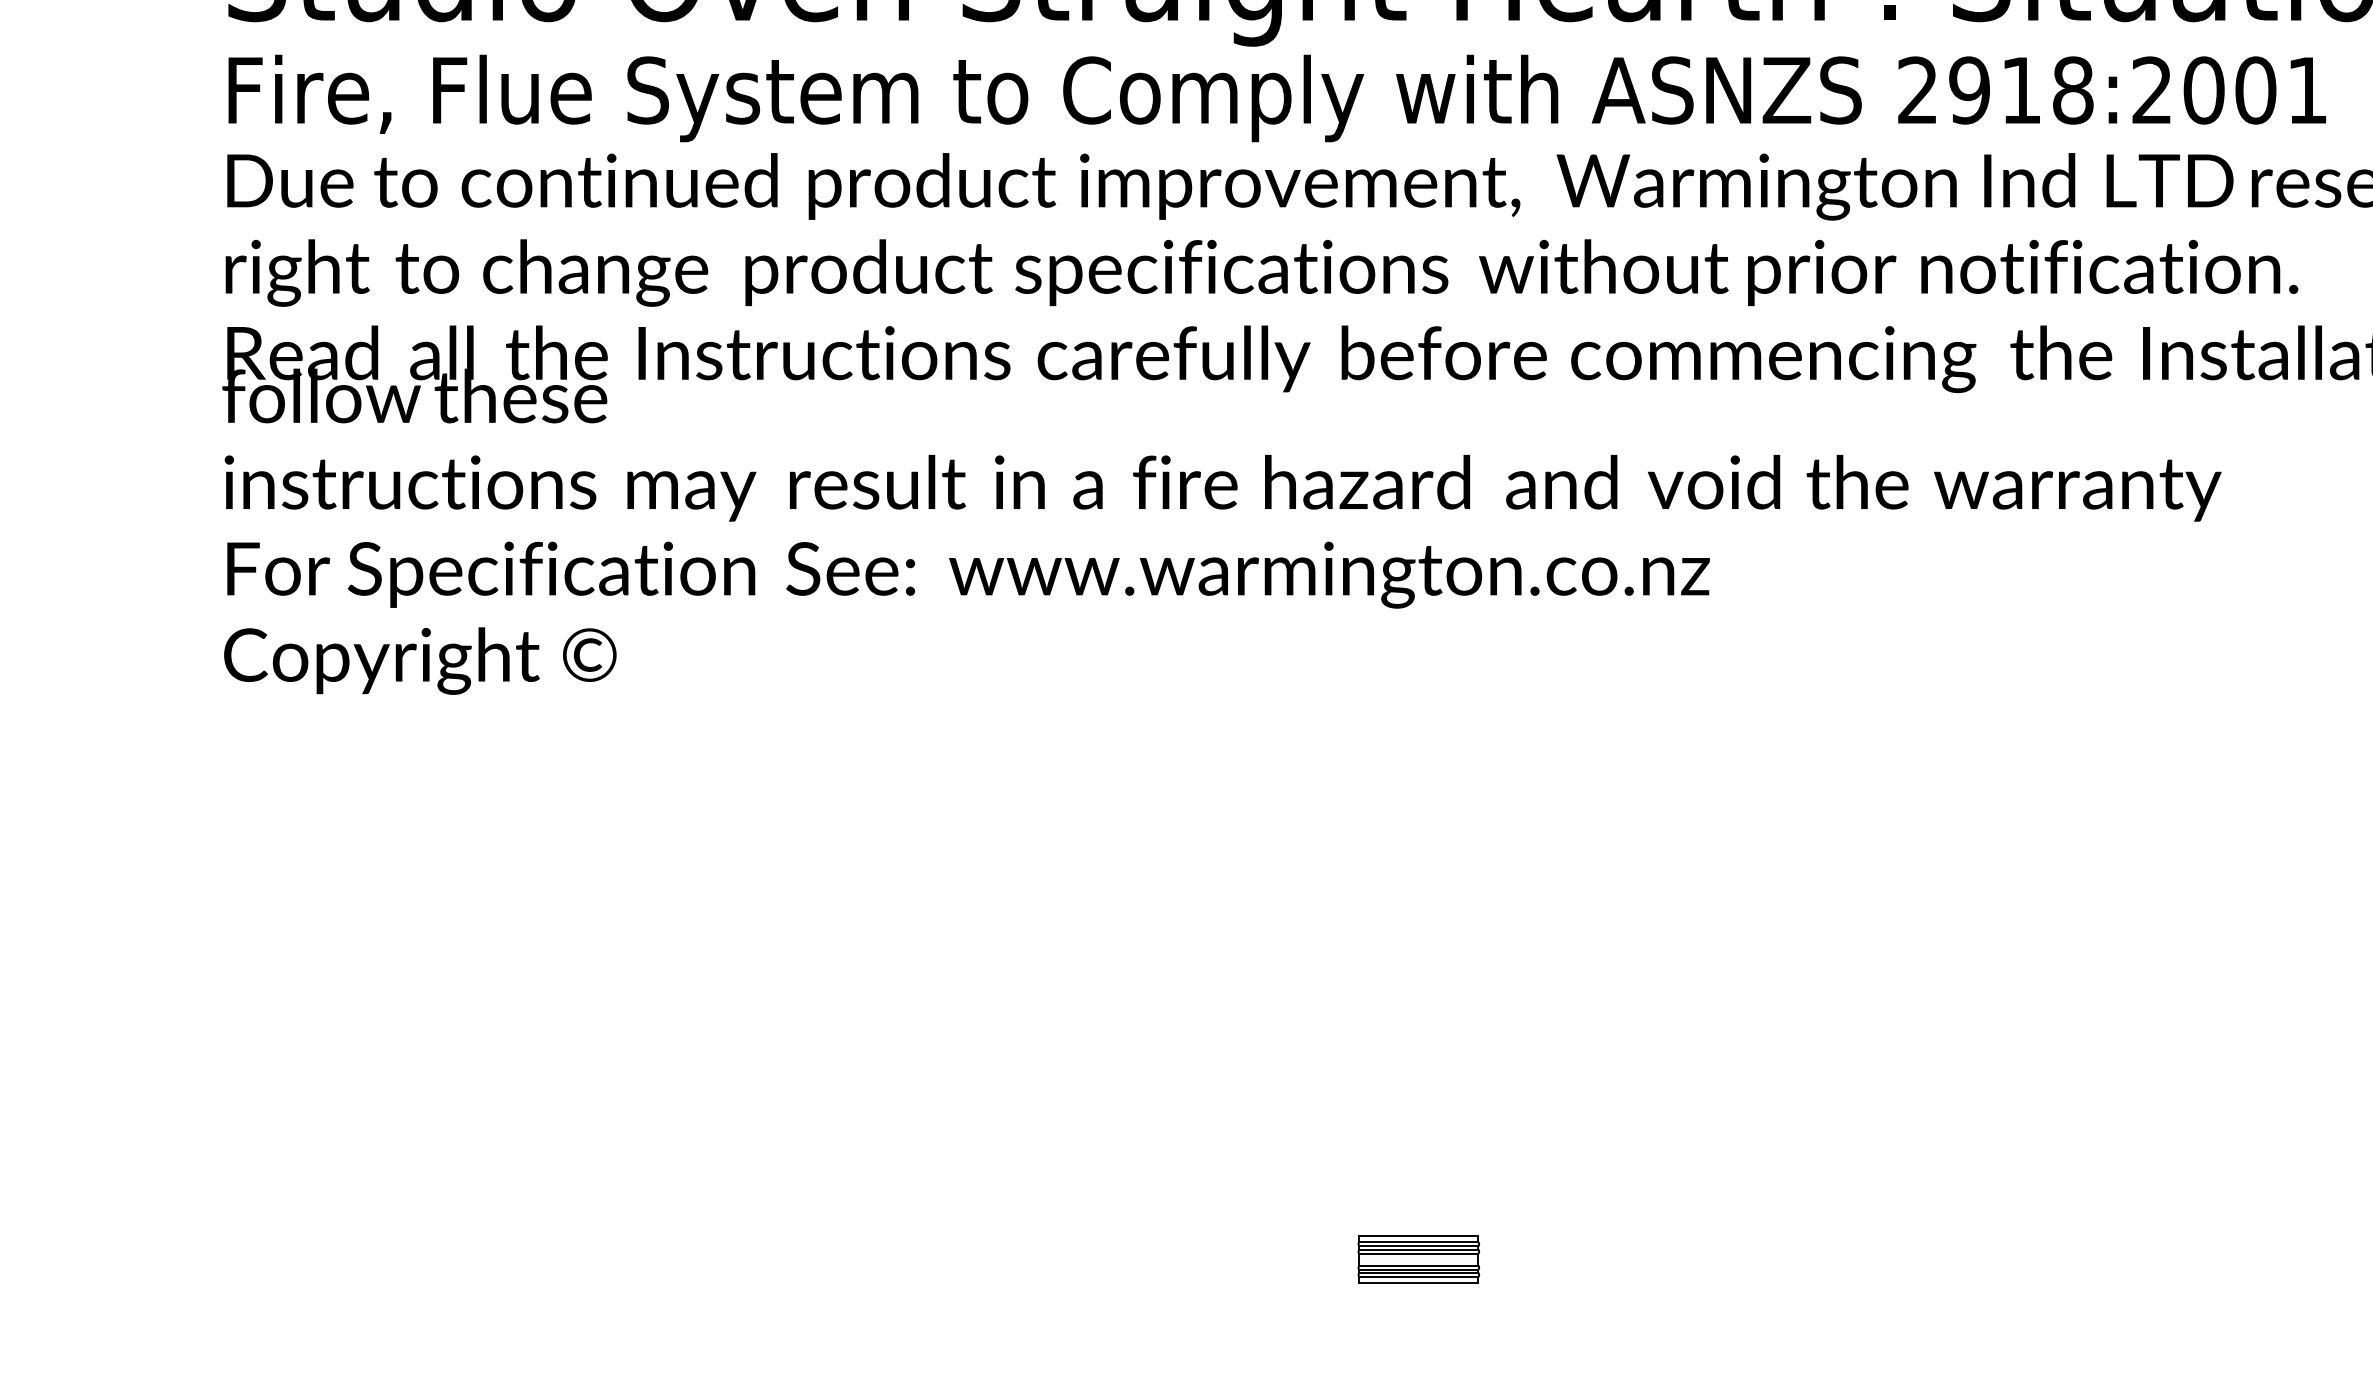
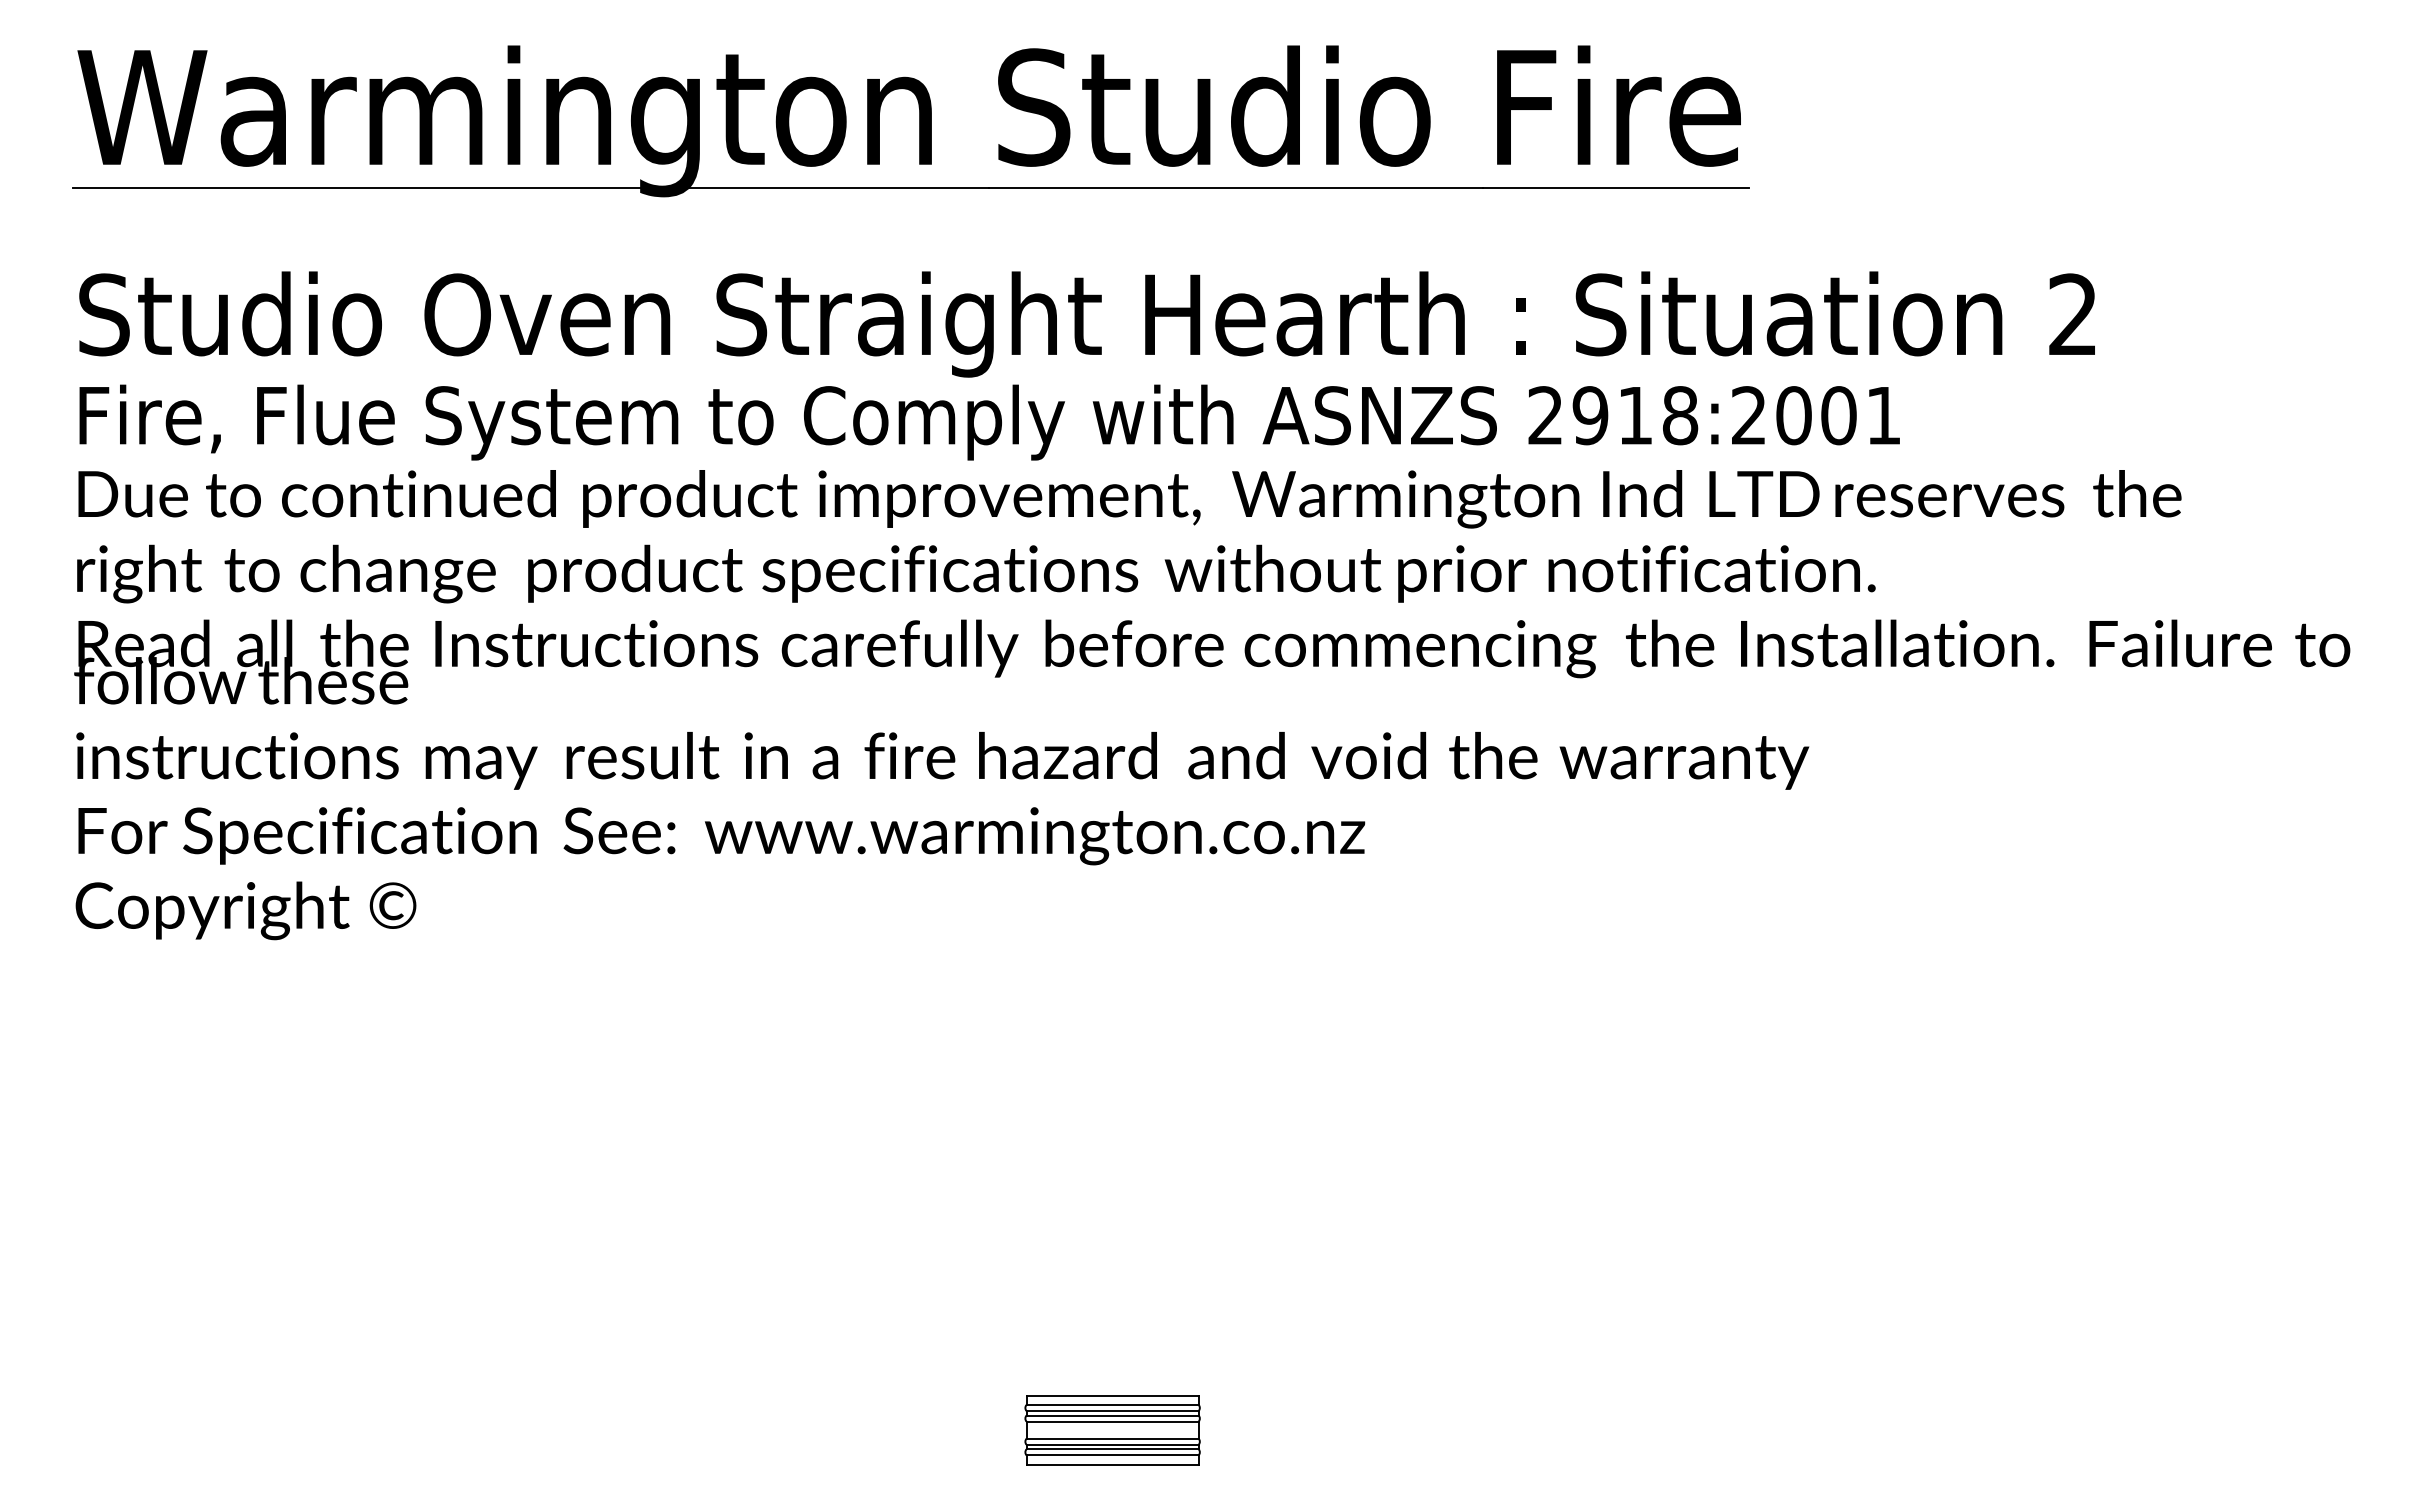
part: (1418, 1259) -> (1112, 1430), size x1.67

